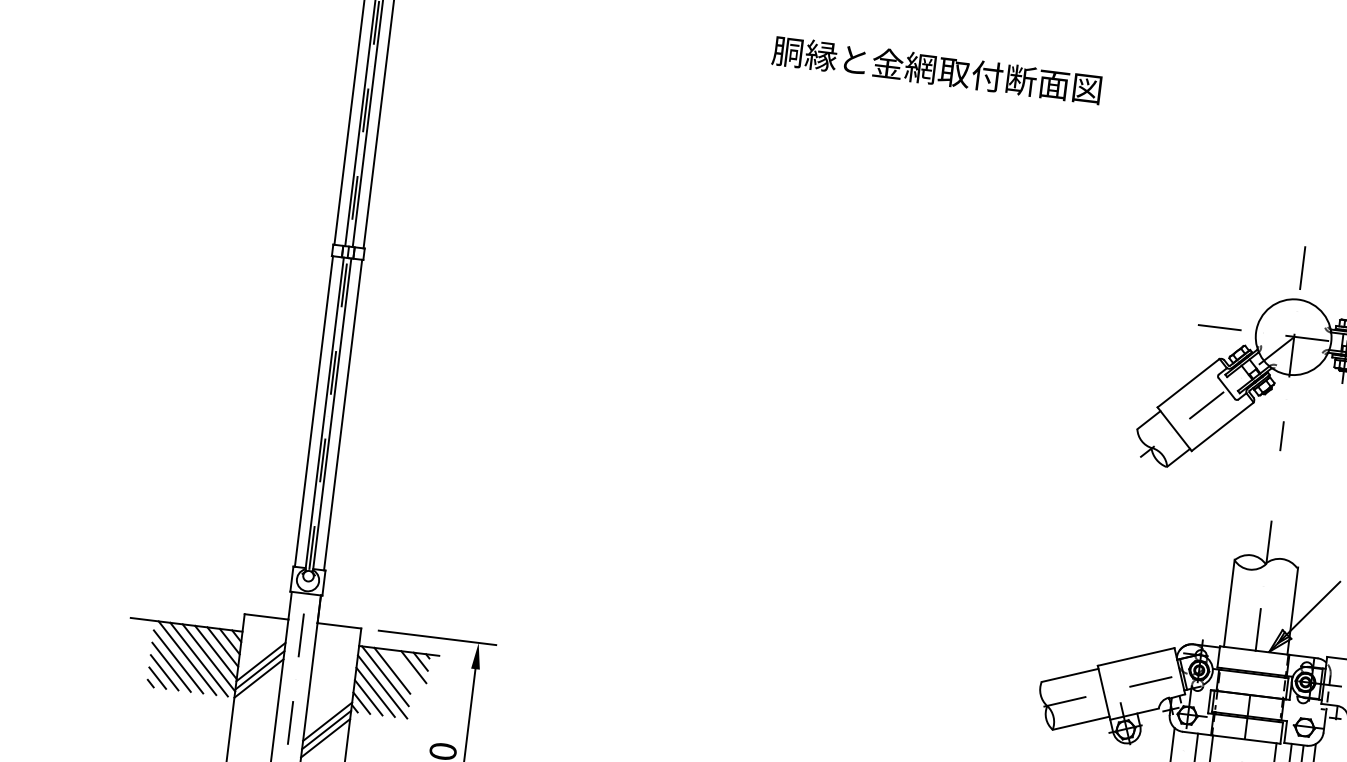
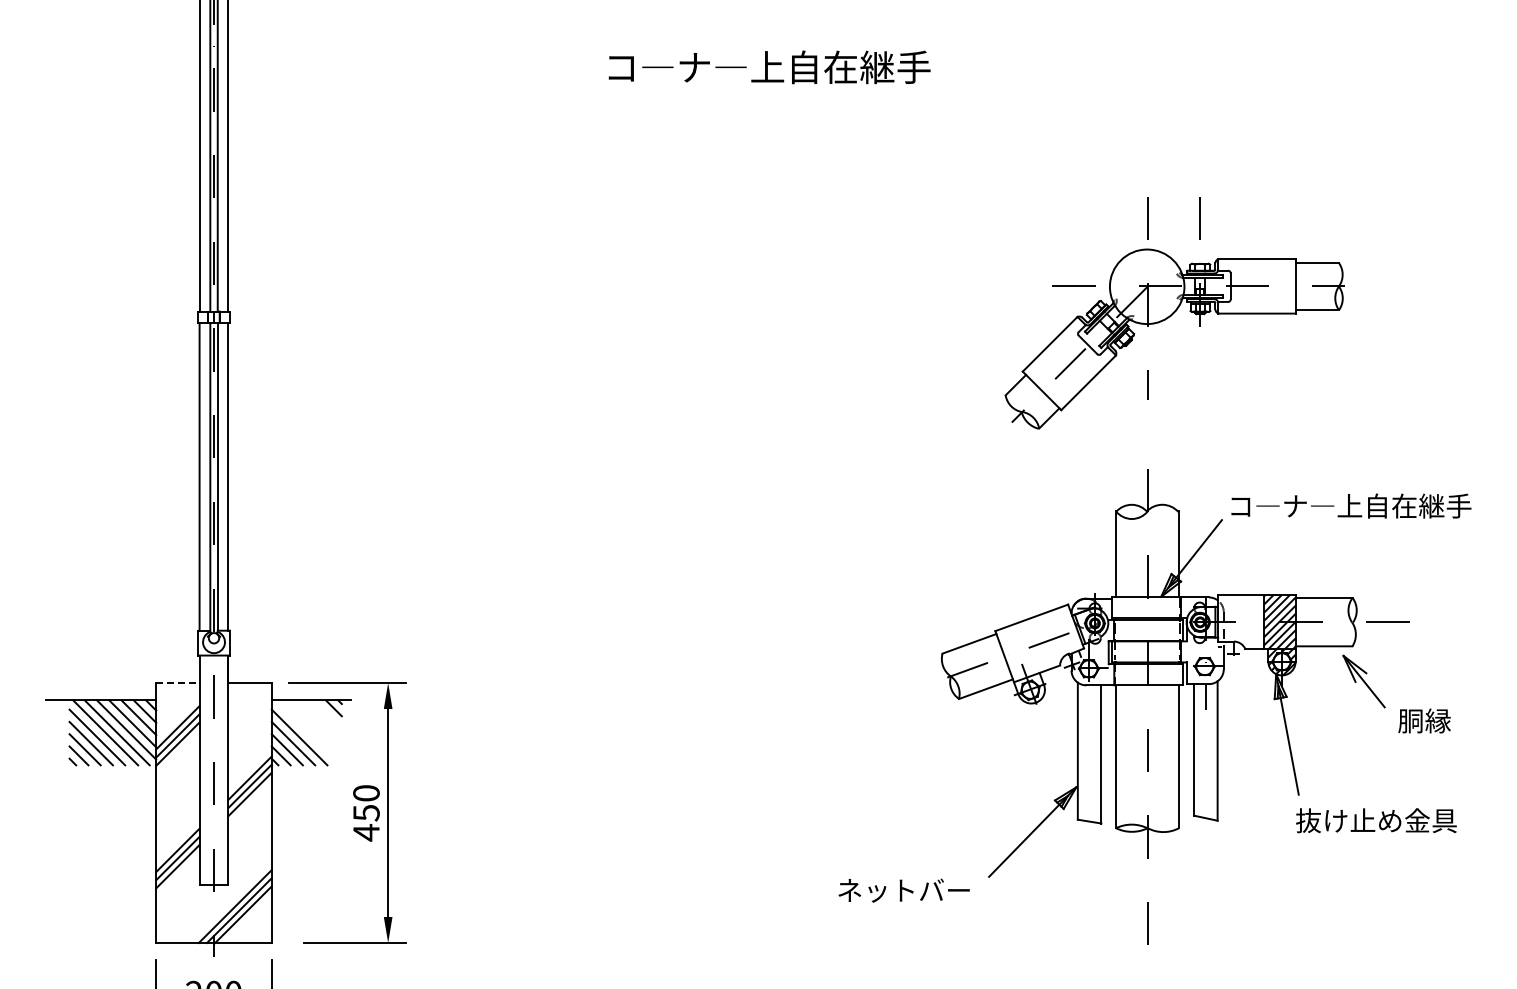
text: (937, 68) -> (767, 67), 胴縁と金網取付断面図 -> コ―ナ―上自在継手
line: (266, 616) -> (177, 682), solid -> dashed
line: (413, 667) -> (327, 714), removed
line: (391, 670) -> (306, 720), removed
line: (384, 675) -> (300, 726), removed

